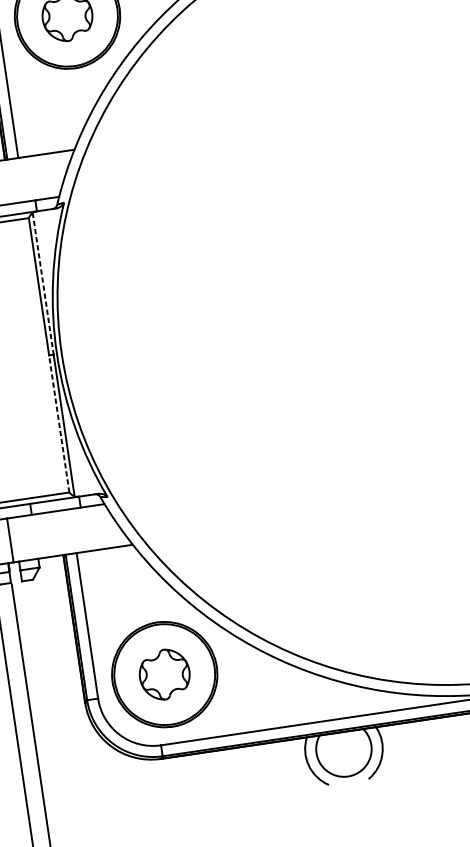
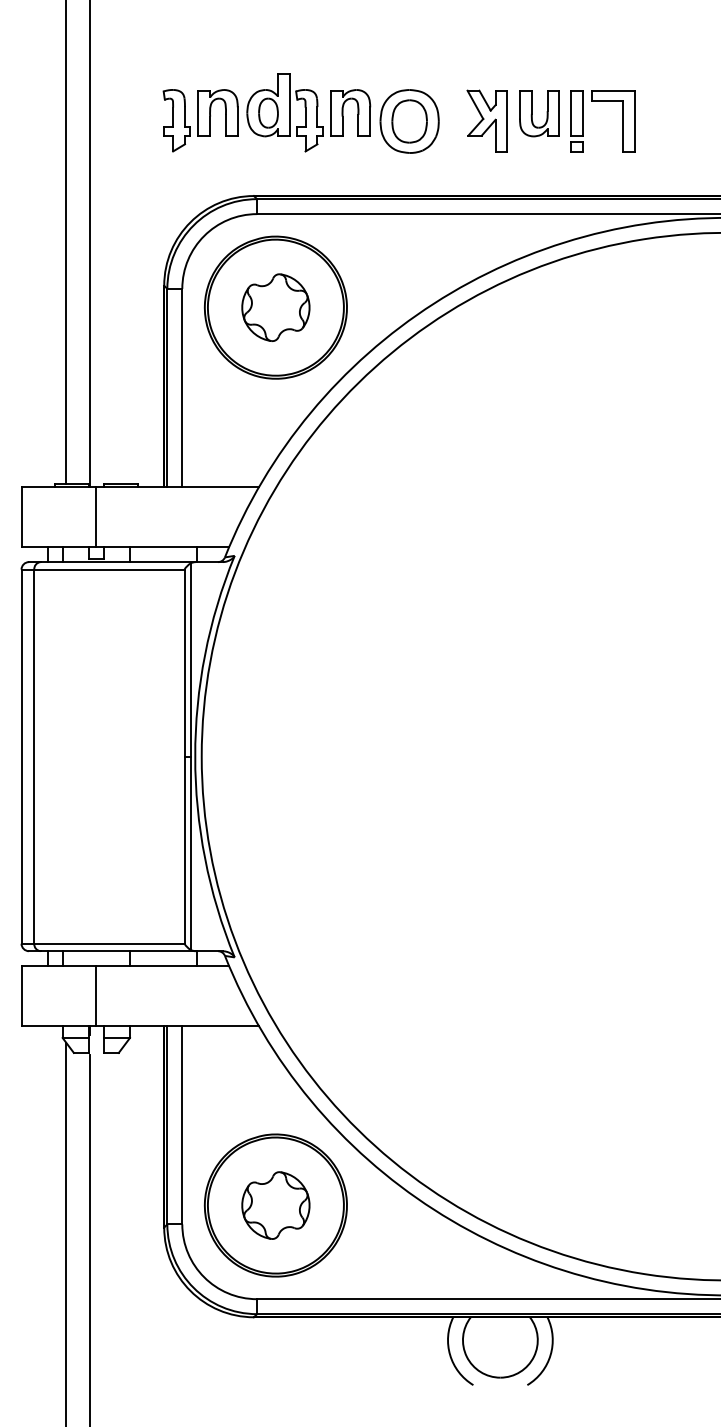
line: (43, 284) -> (190, 660), dashed -> solid
line: (59, 424) -> (184, 850), dashed -> solid

